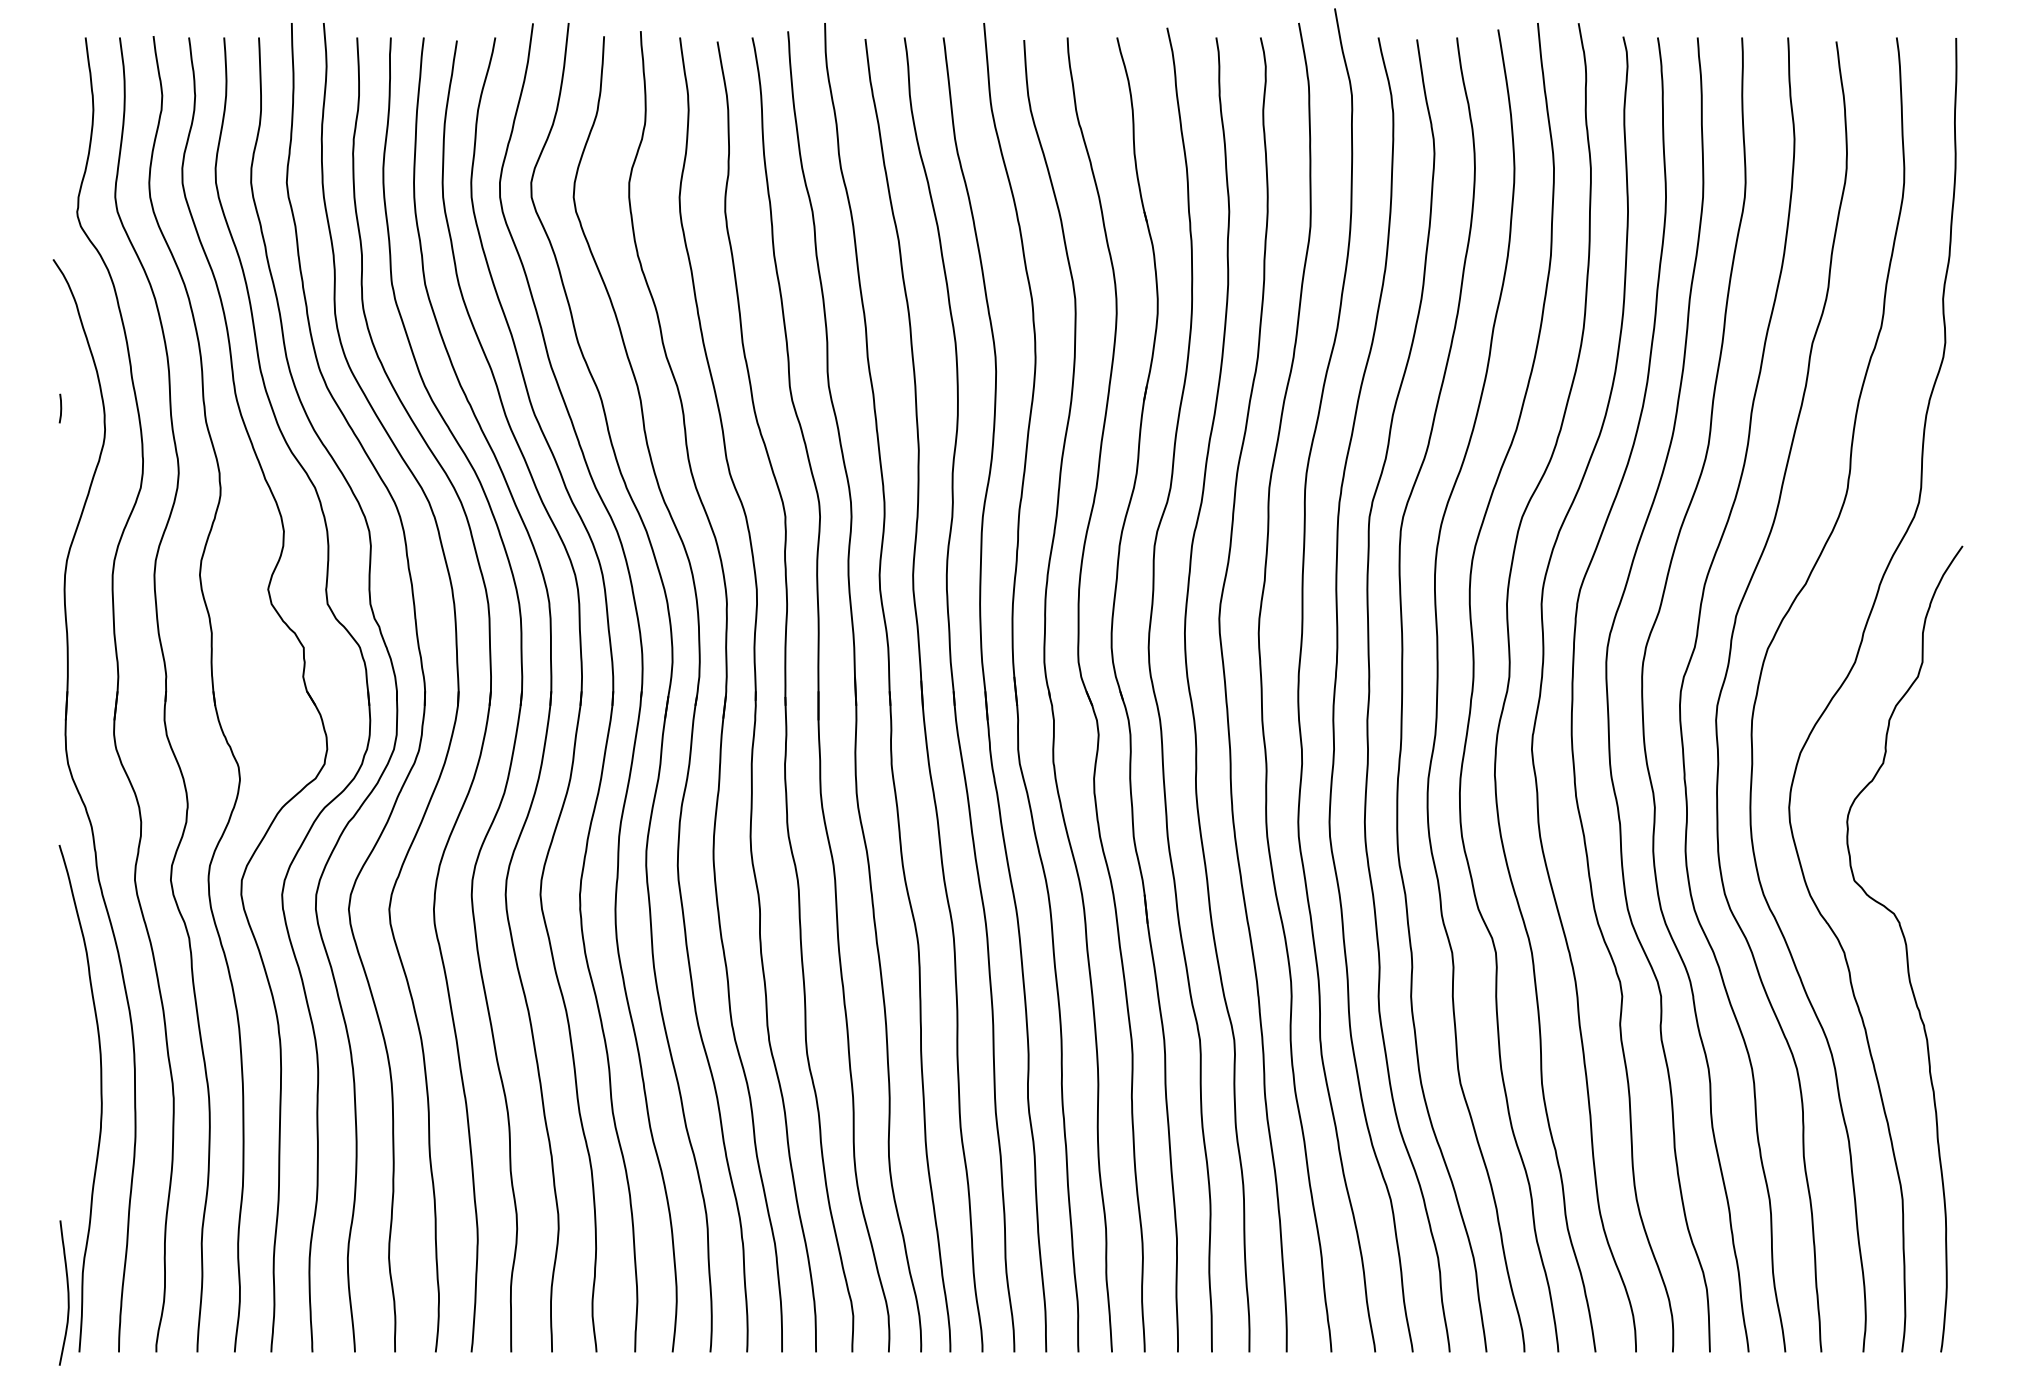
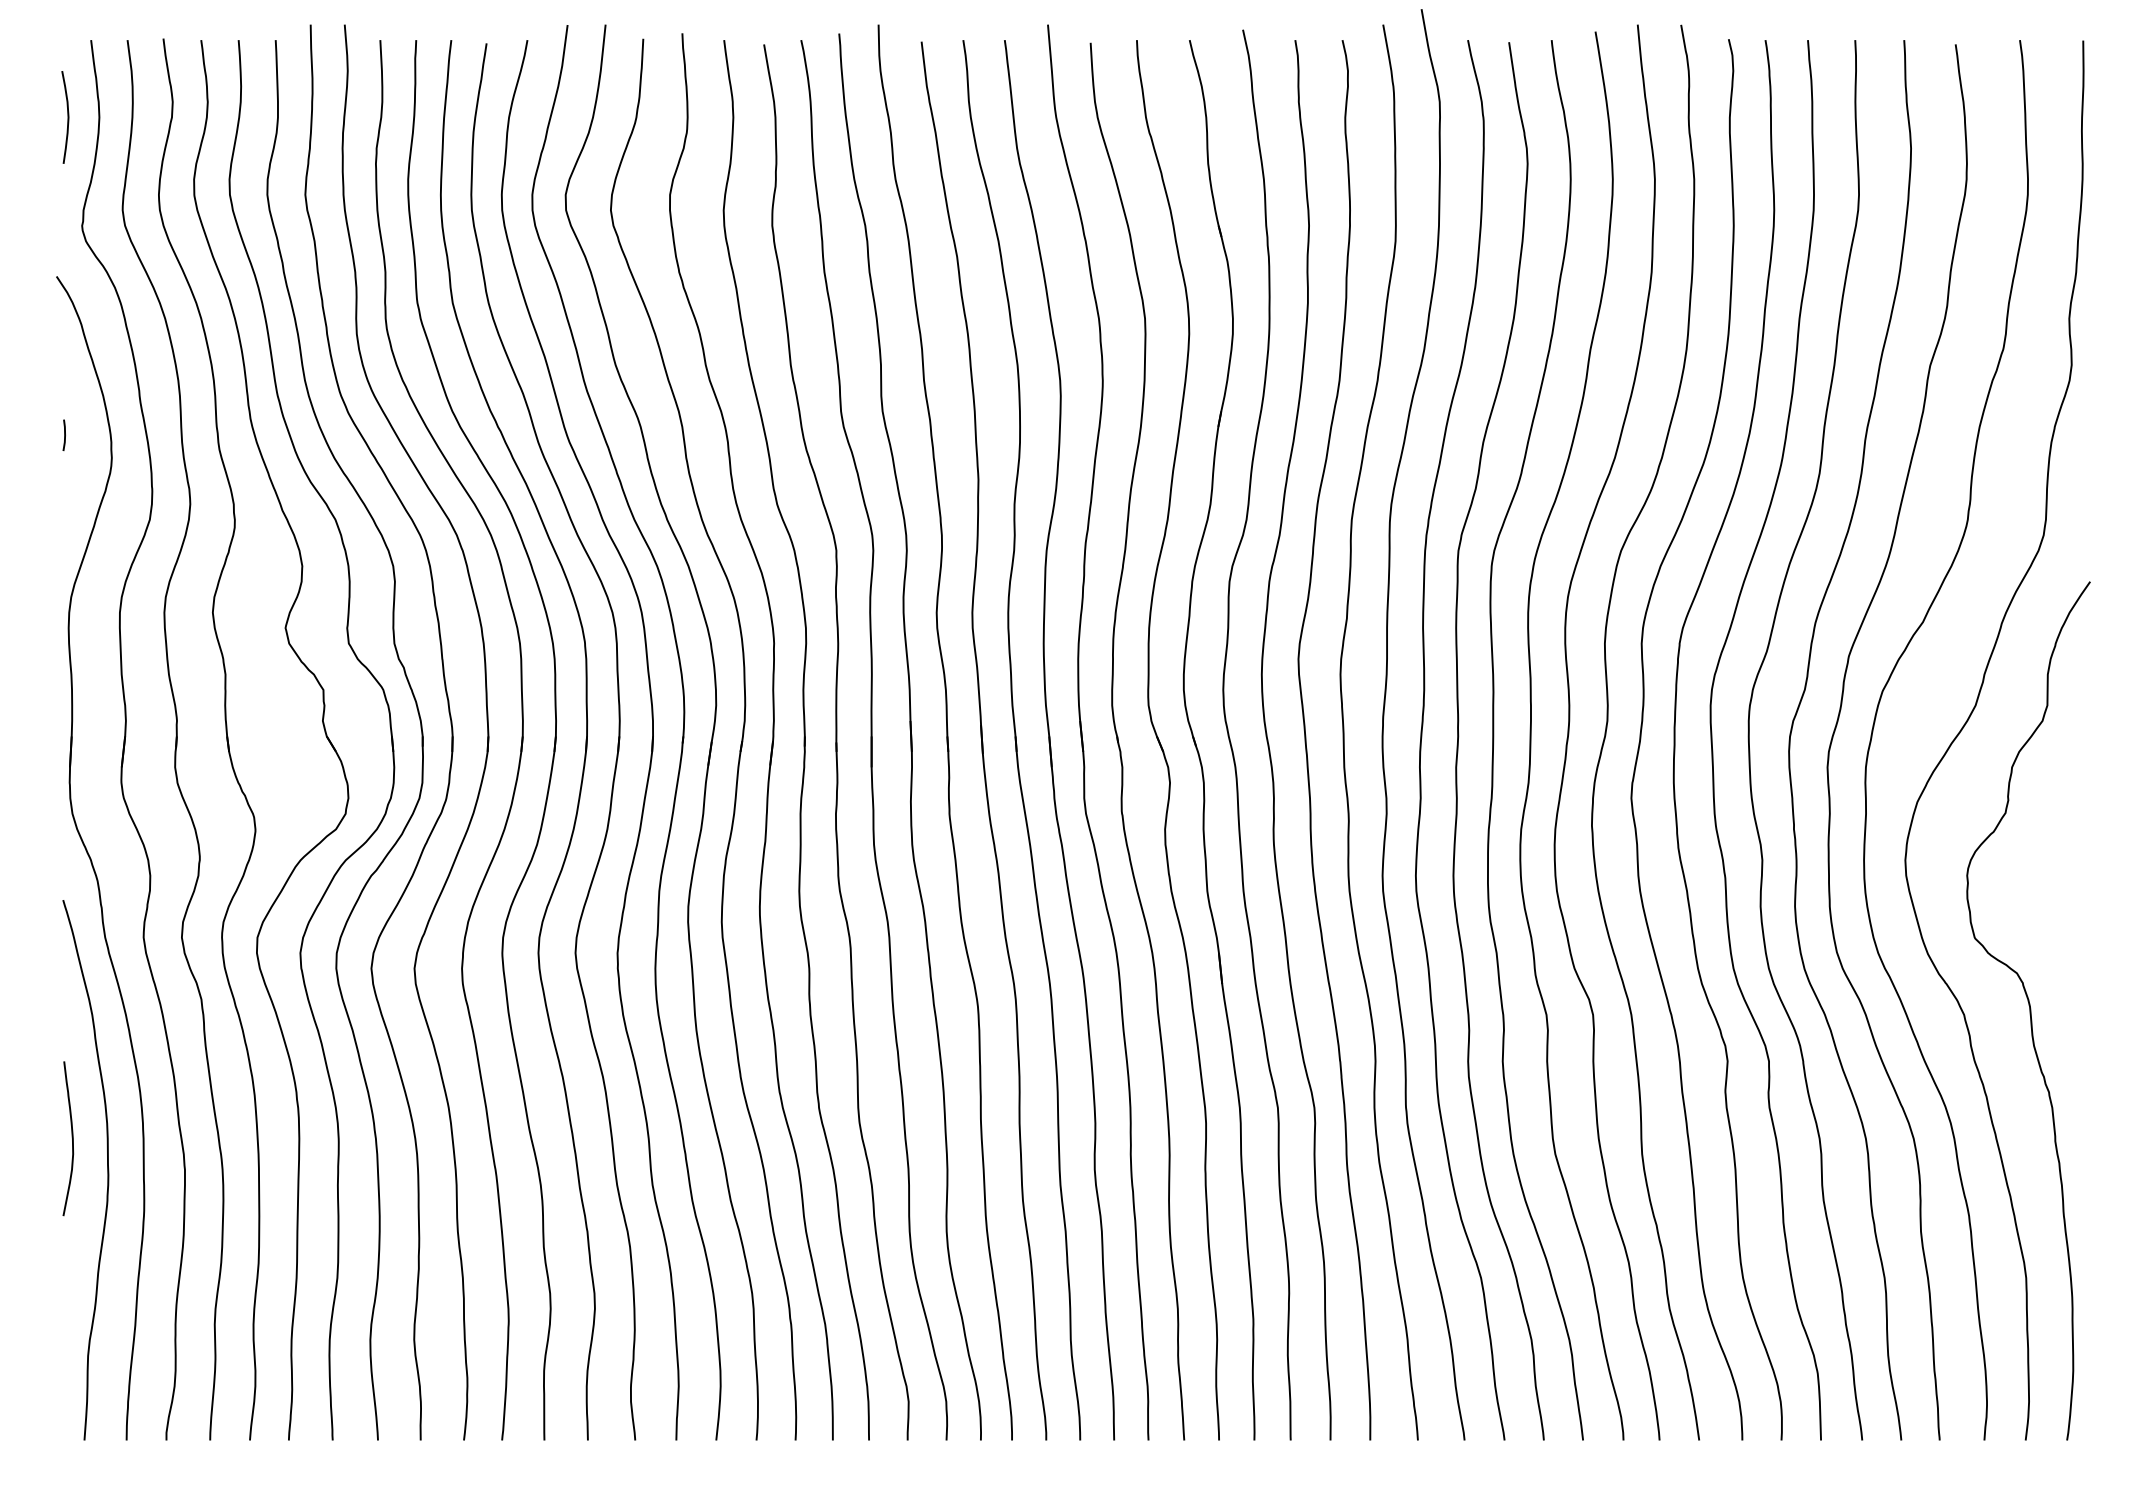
curve: (63, 109) -> (67, 116), added
curve: (67, 1292) -> (71, 1138), moved

